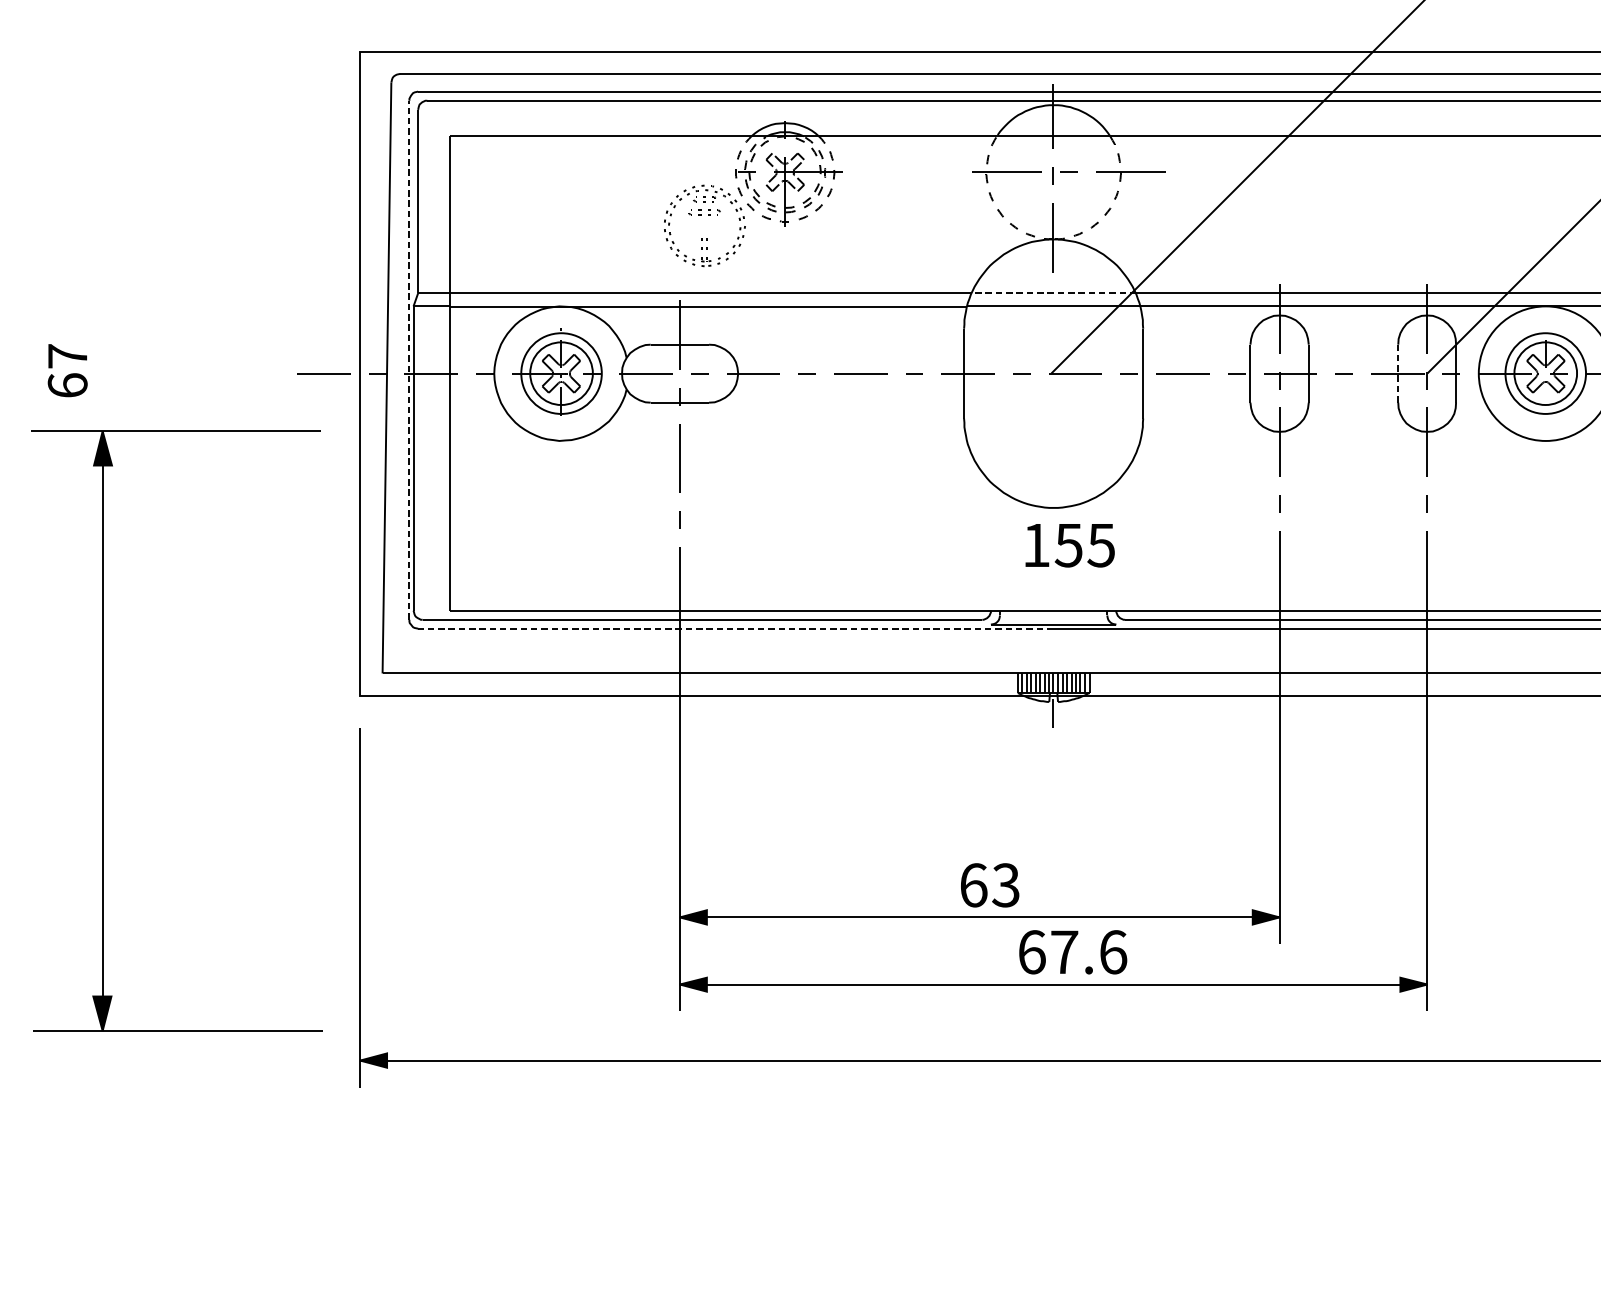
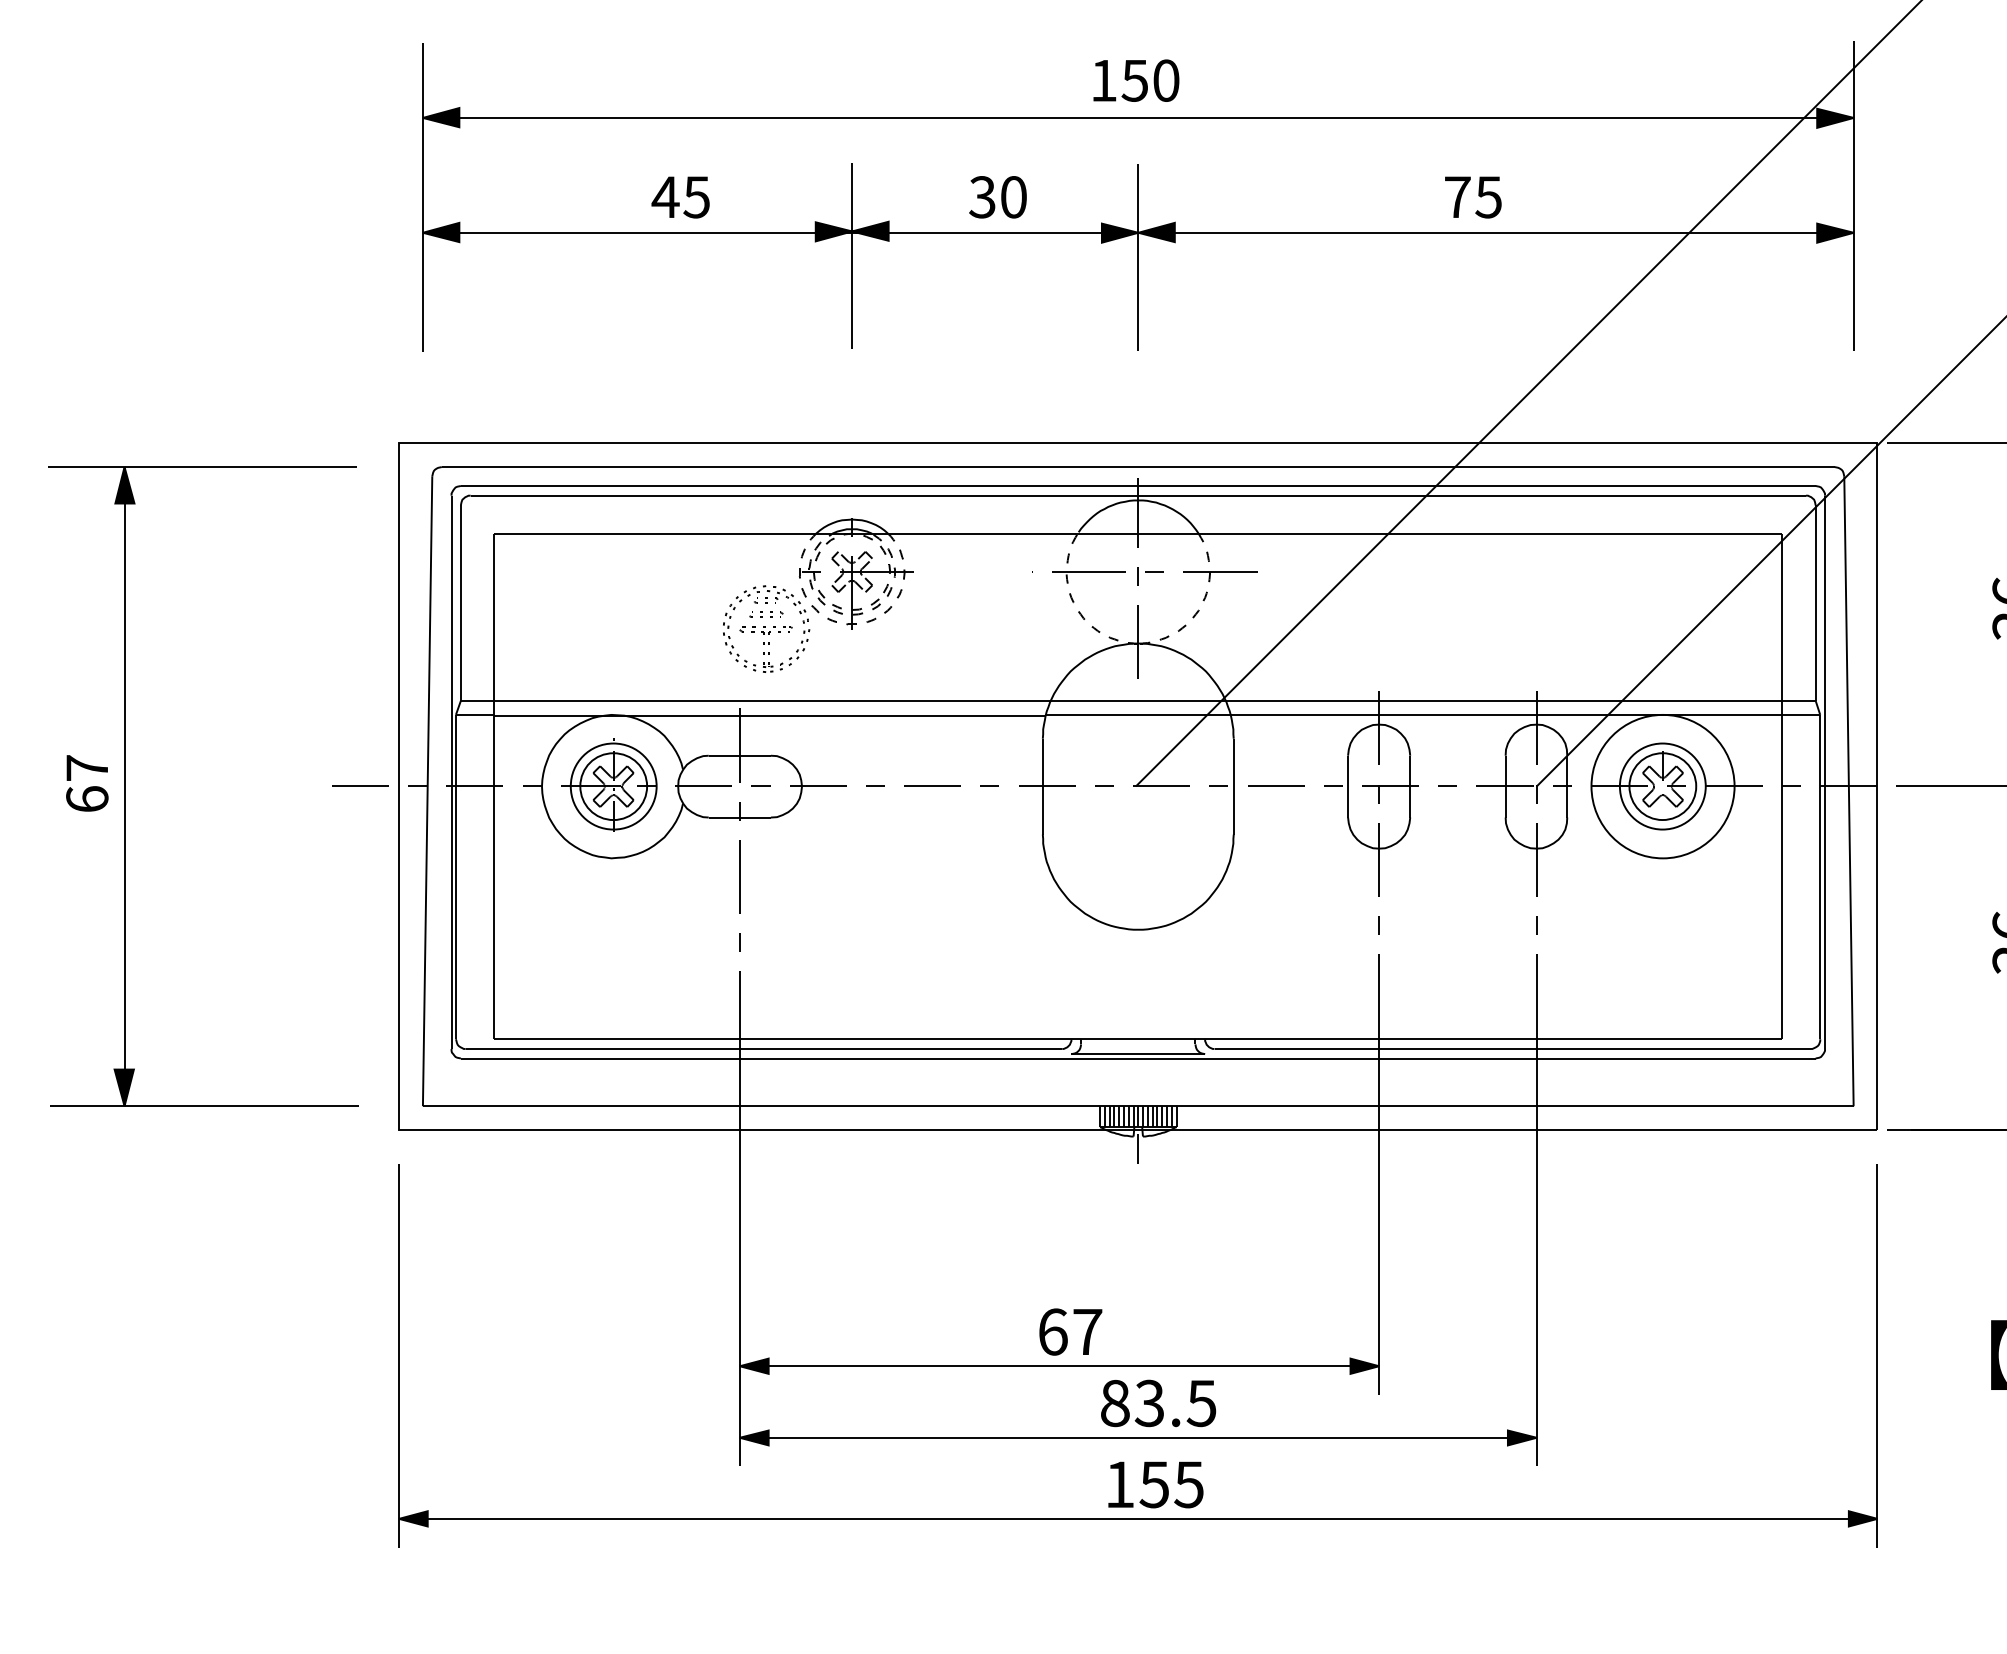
part: (703, 227) -> (765, 630), added
line: (1053, 292) -> (1138, 700), dashed -> solid
line: (409, 360) -> (451, 772), dashed -> solid
line: (1398, 373) -> (1505, 786), dashed -> solid
text: (1069, 545) -> (1155, 1484), moved
line: (735, 628) -> (799, 1058), dashed -> solid
part: (103, 730) -> (125, 786), moved
text: (1006, 884) -> (1087, 1331), 63 -> 67
text: (1072, 952) -> (1158, 1403), 67.6 -> 83.5

